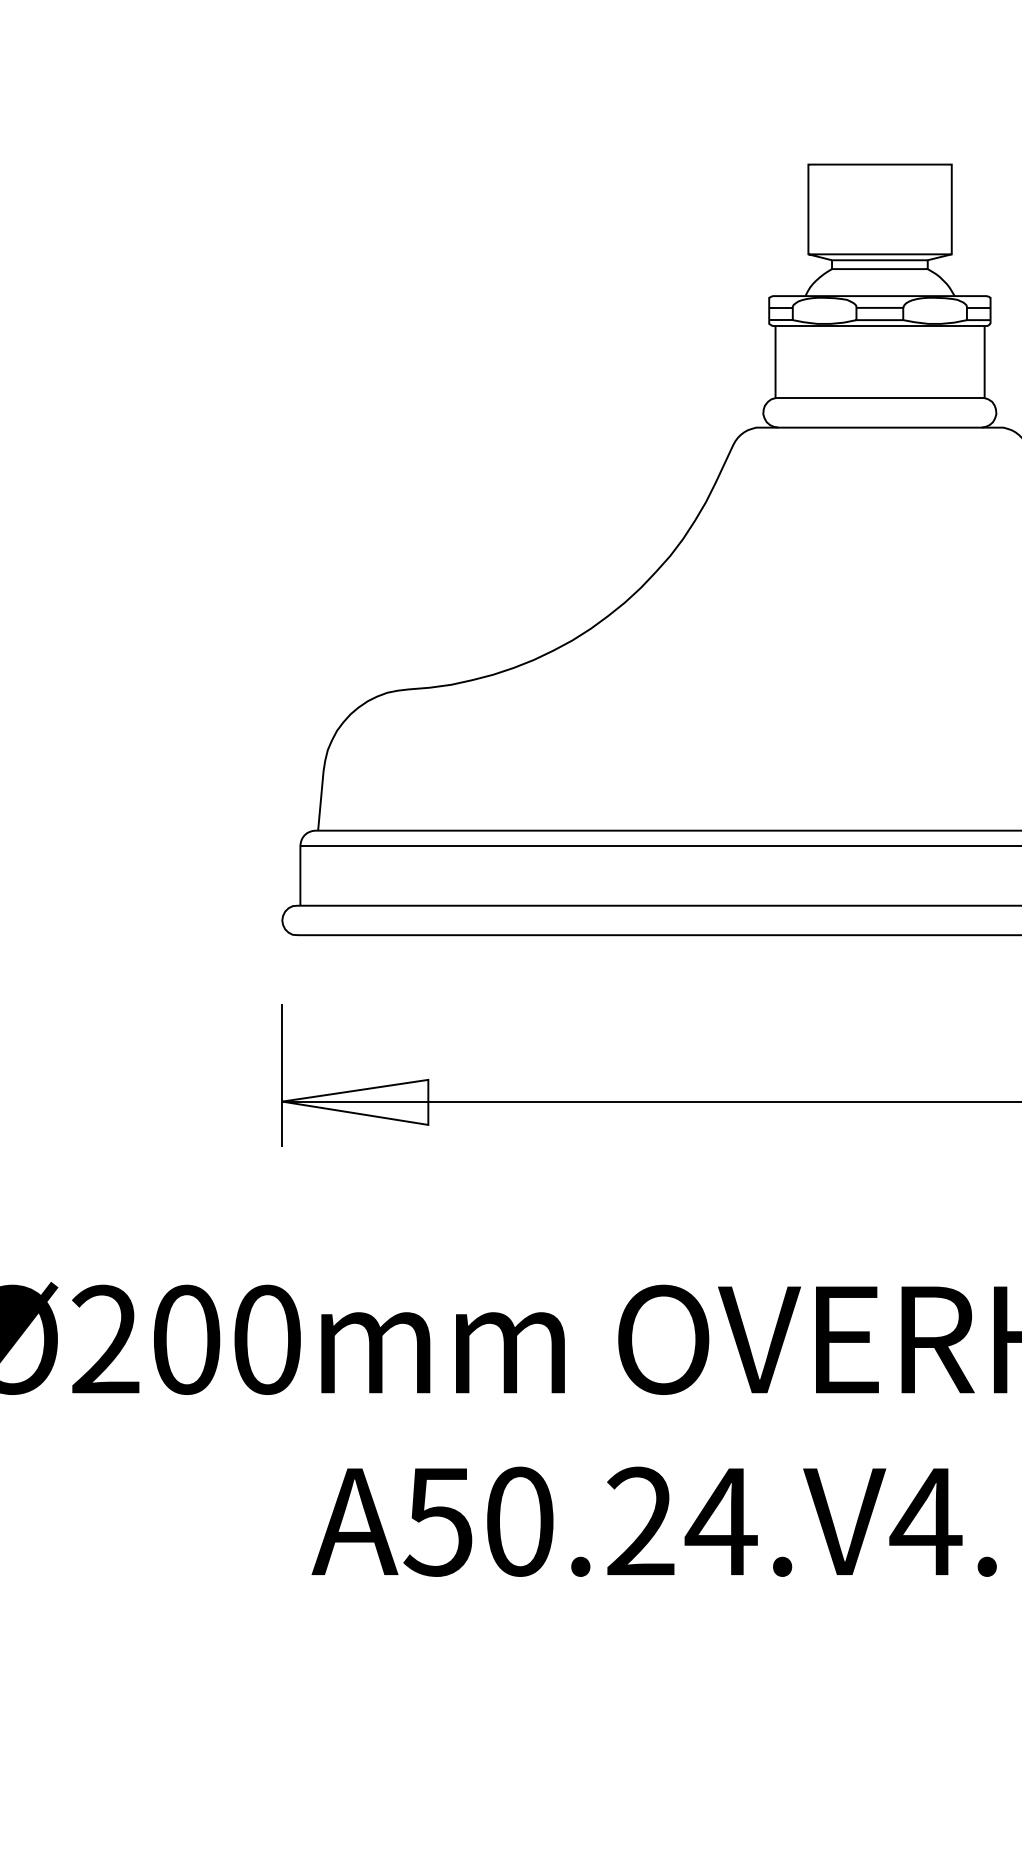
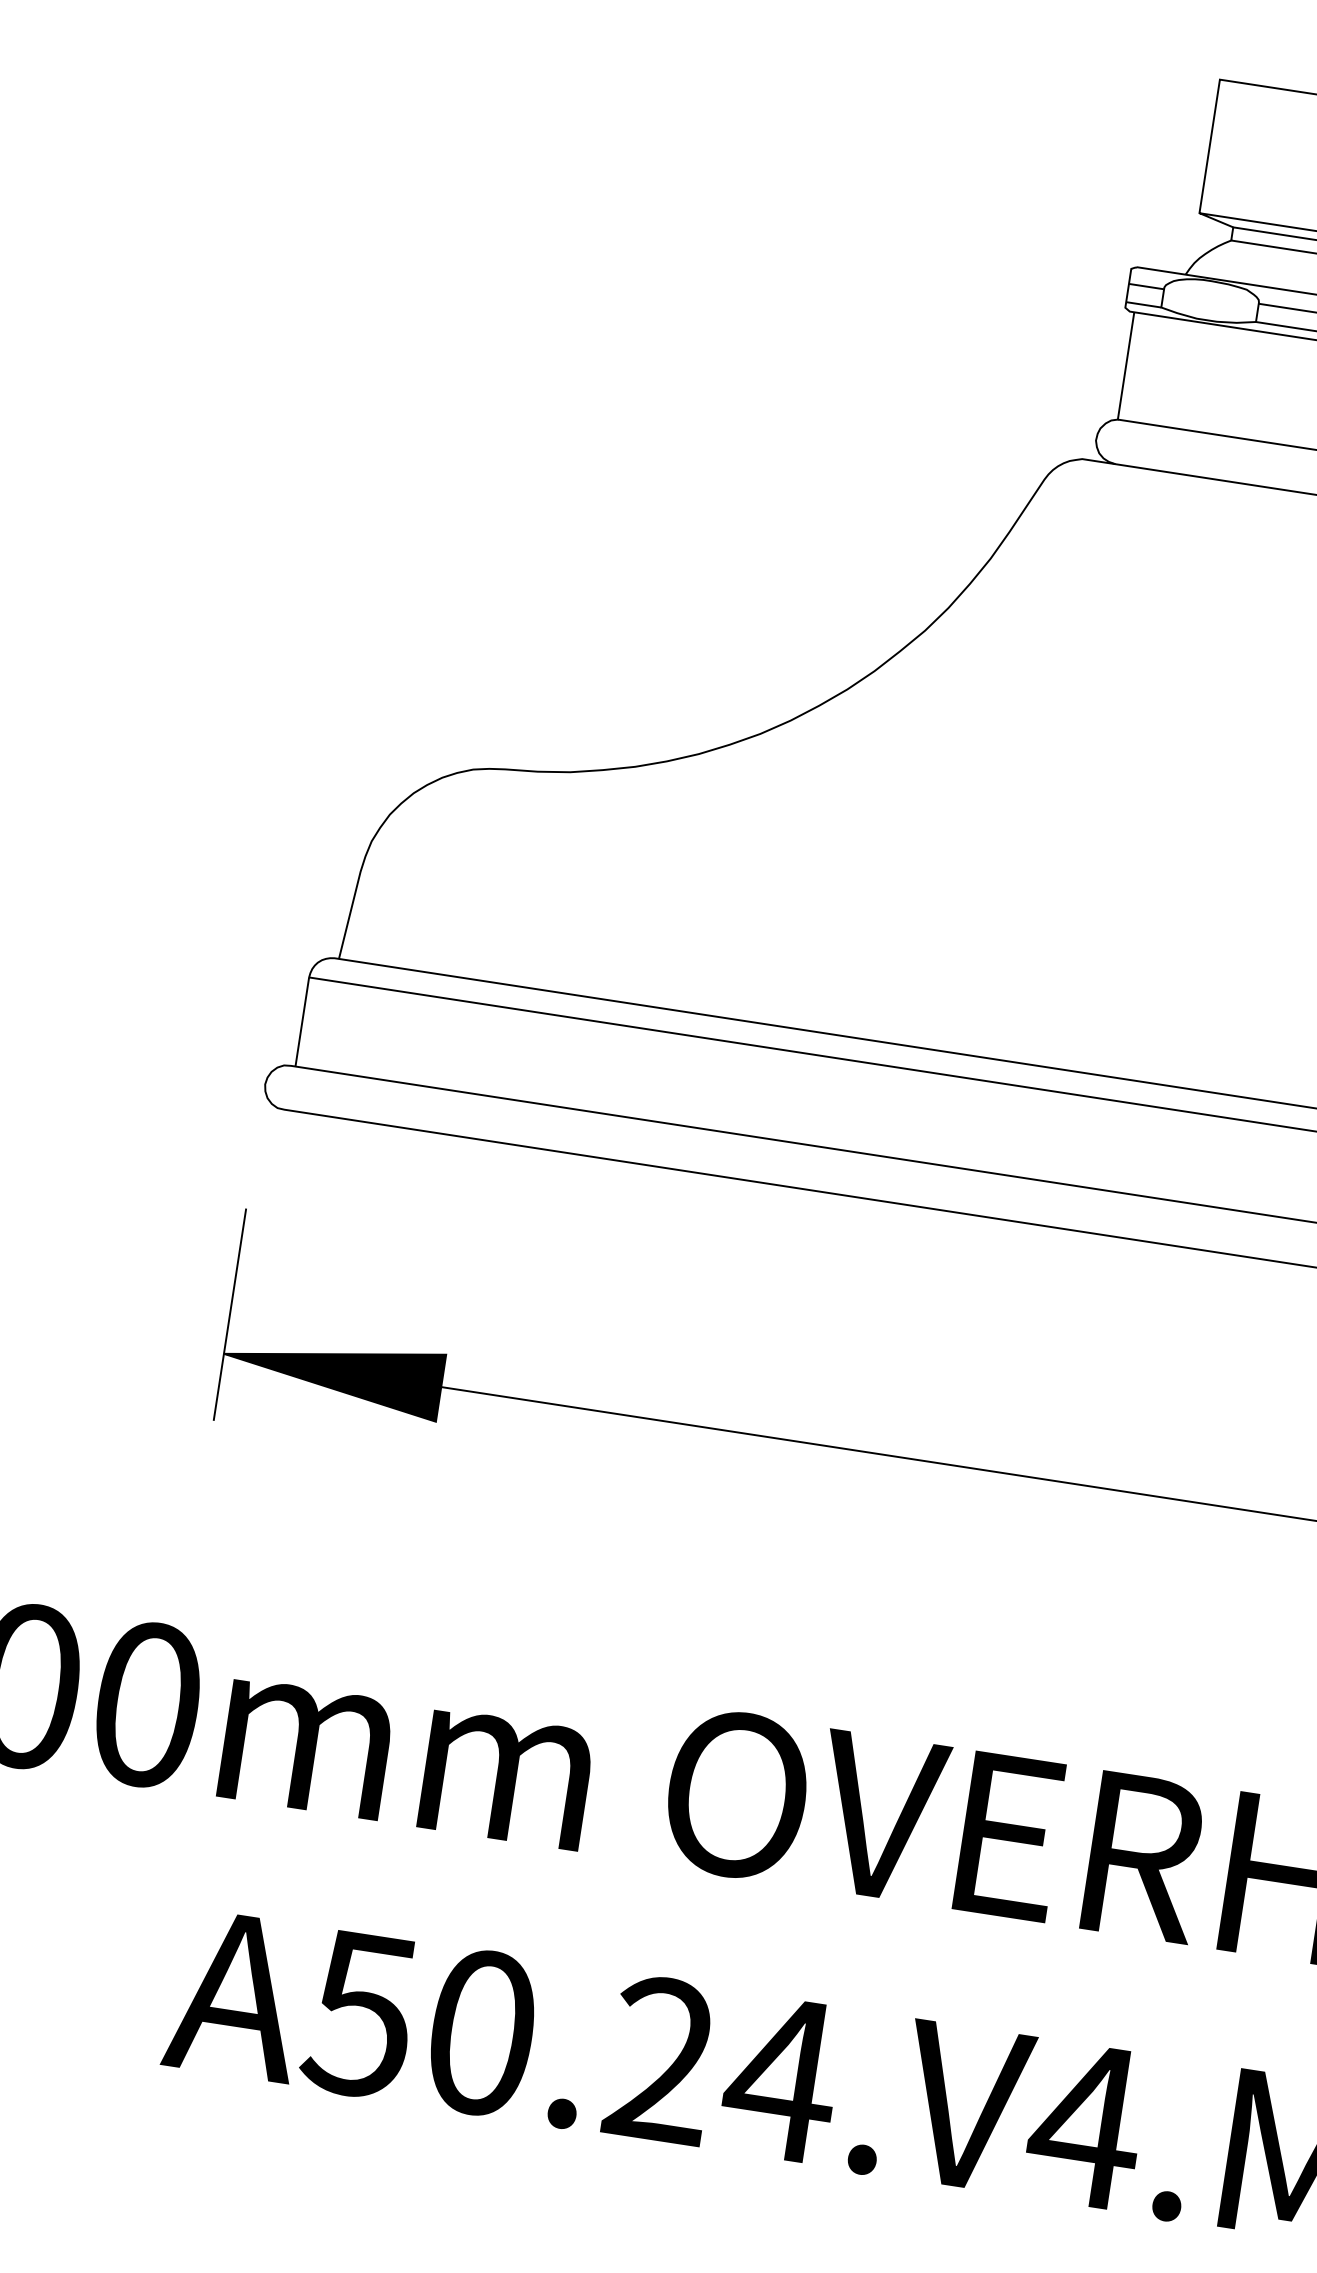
fill: (355, 1101) -> (332, 1370), added

